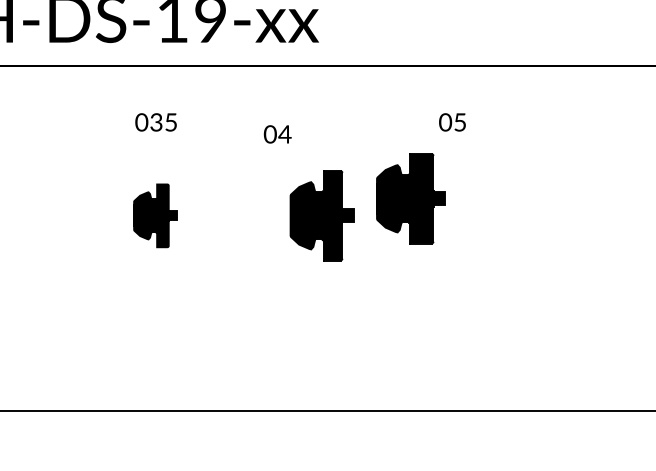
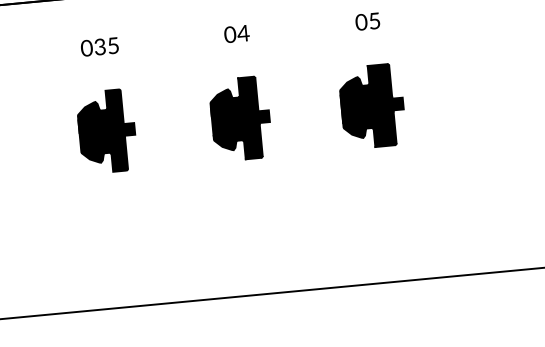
text: (277, 134) -> (236, 34), moved
part: (410, 198) -> (372, 106), moved
part: (155, 215) -> (107, 131), size x1.43
part: (321, 215) -> (240, 118), moved

